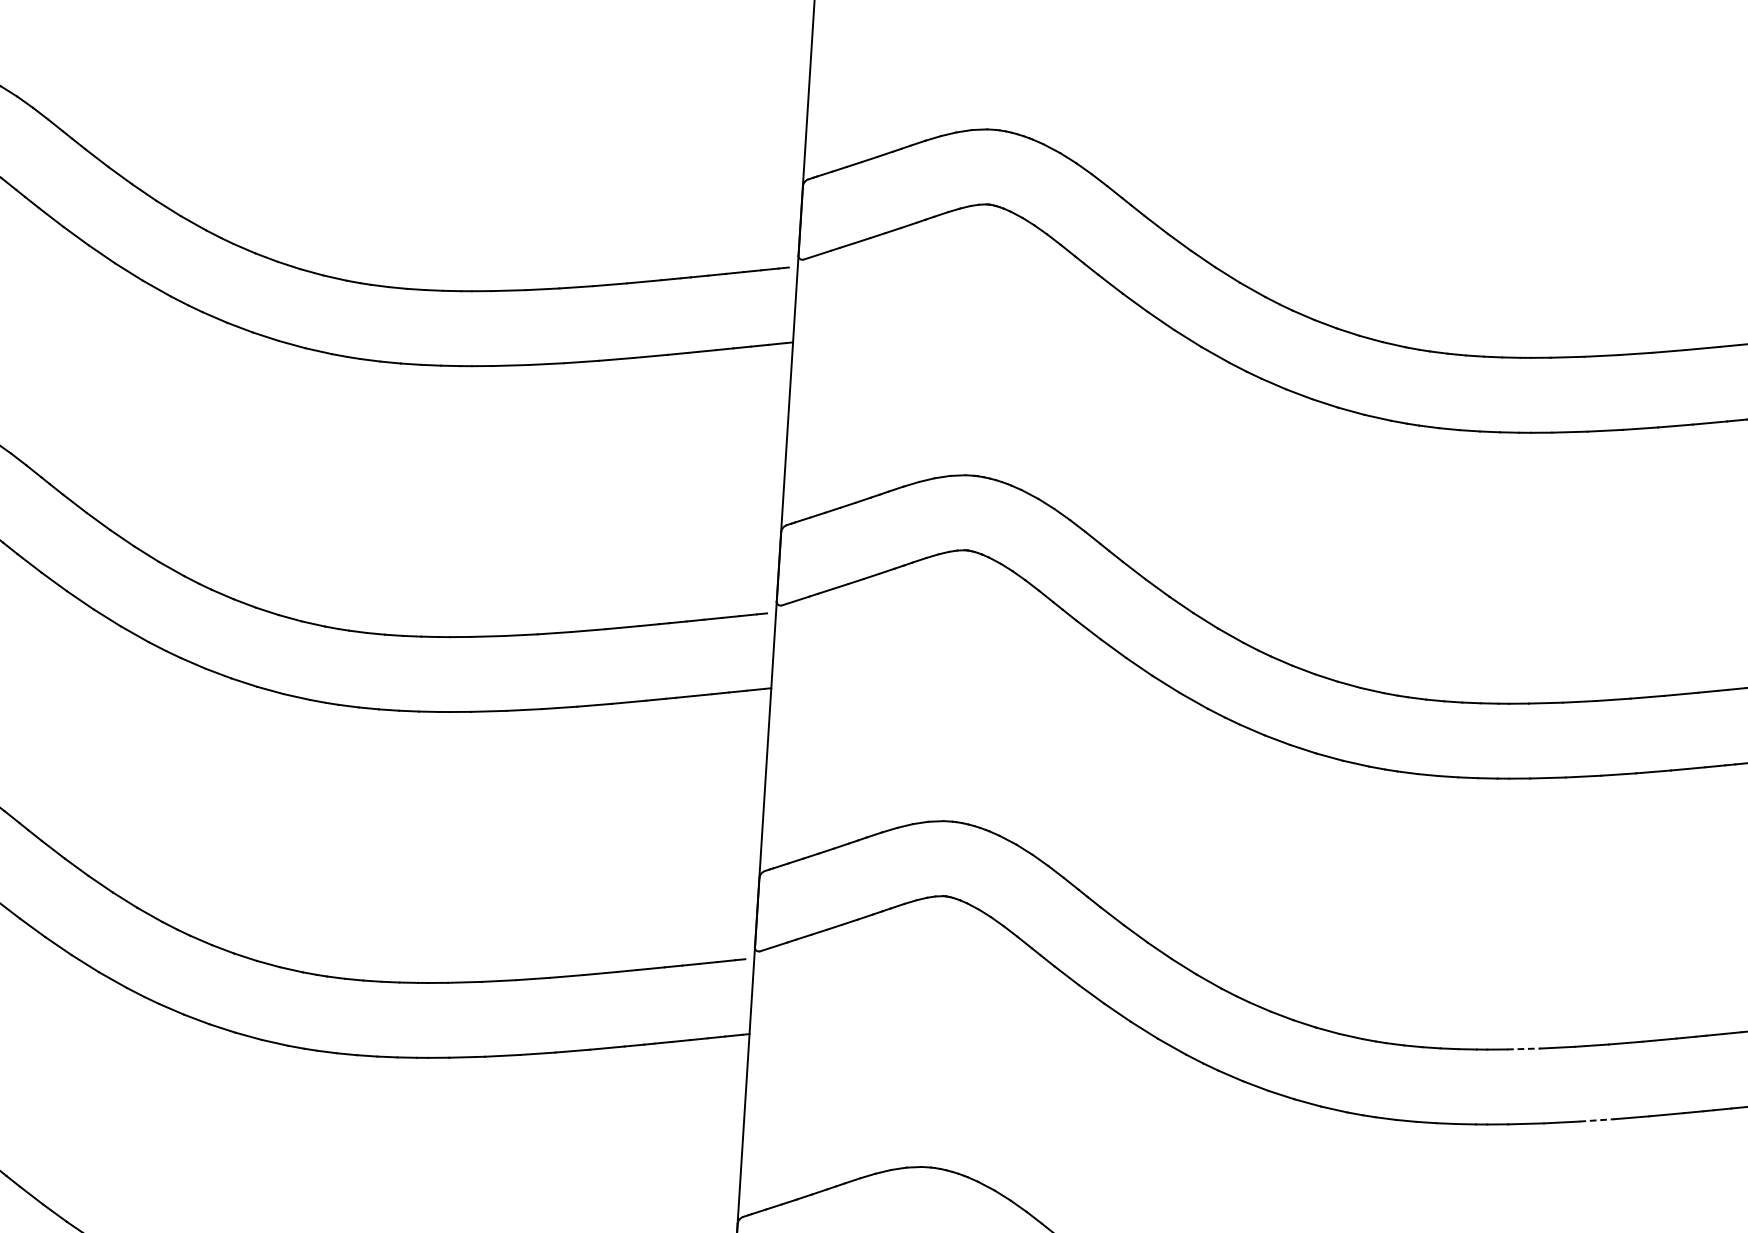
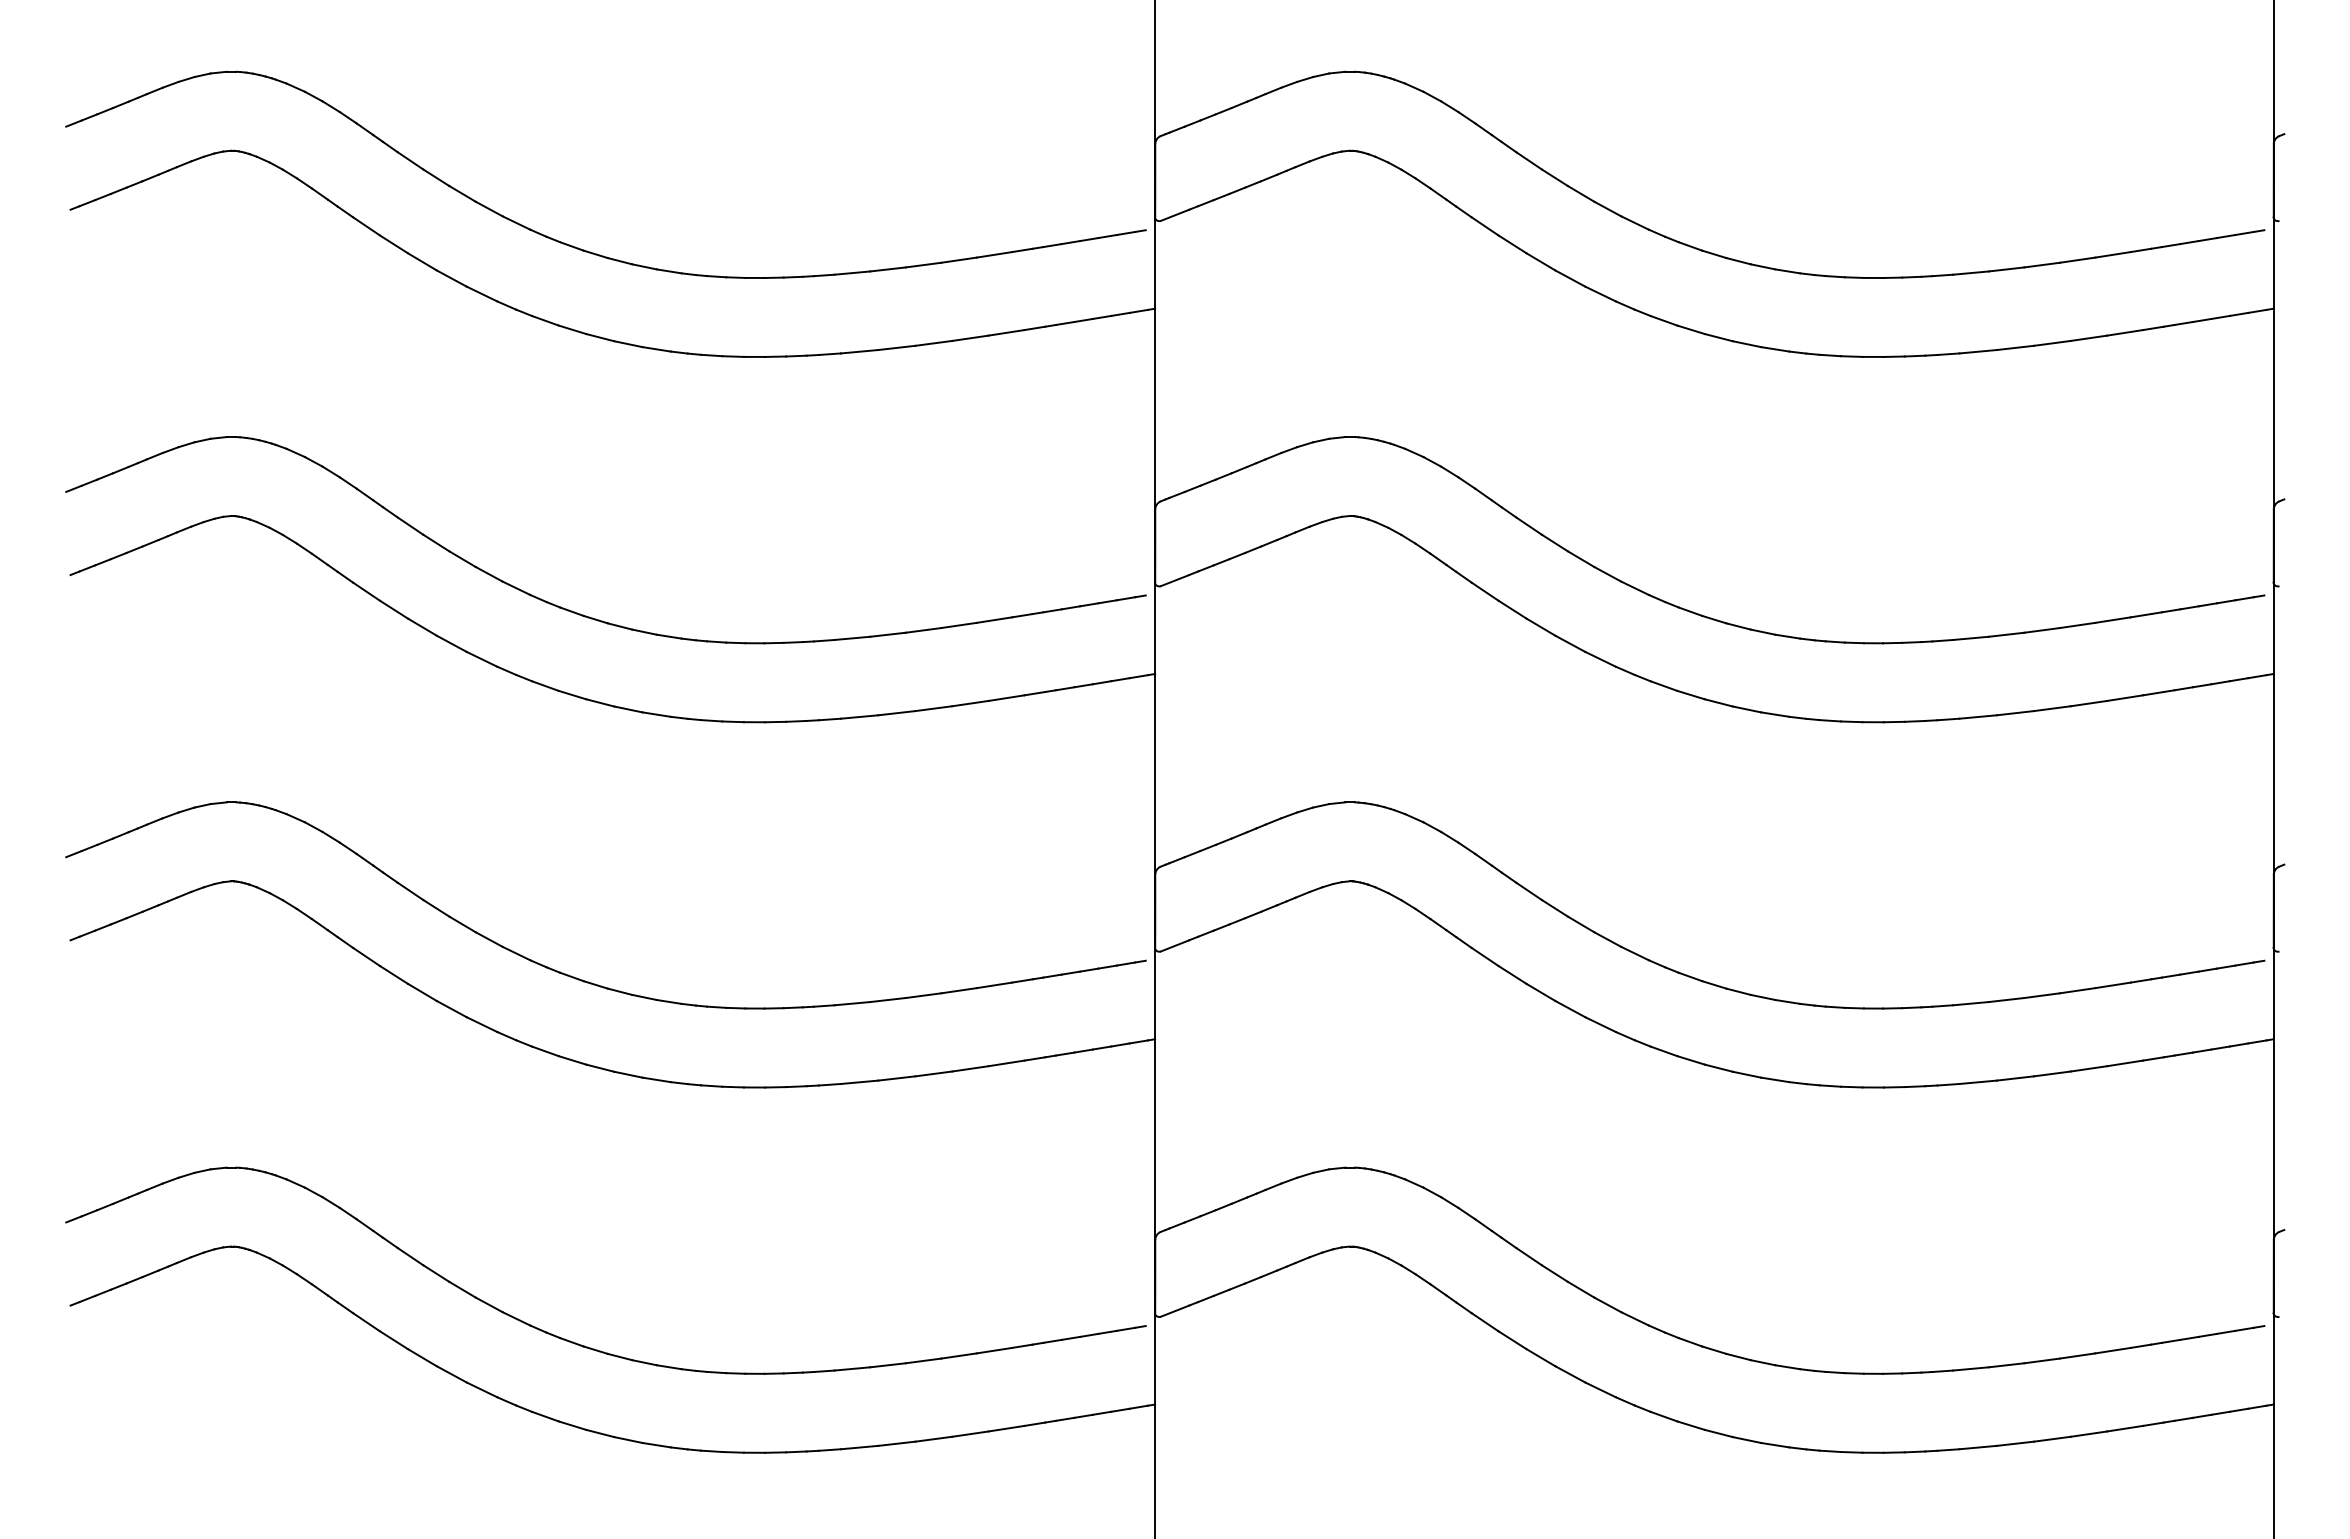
line: (1524, 1048) -> (1971, 1003), dashed -> solid
line: (1597, 1119) -> (2052, 1073), dashed -> solid

